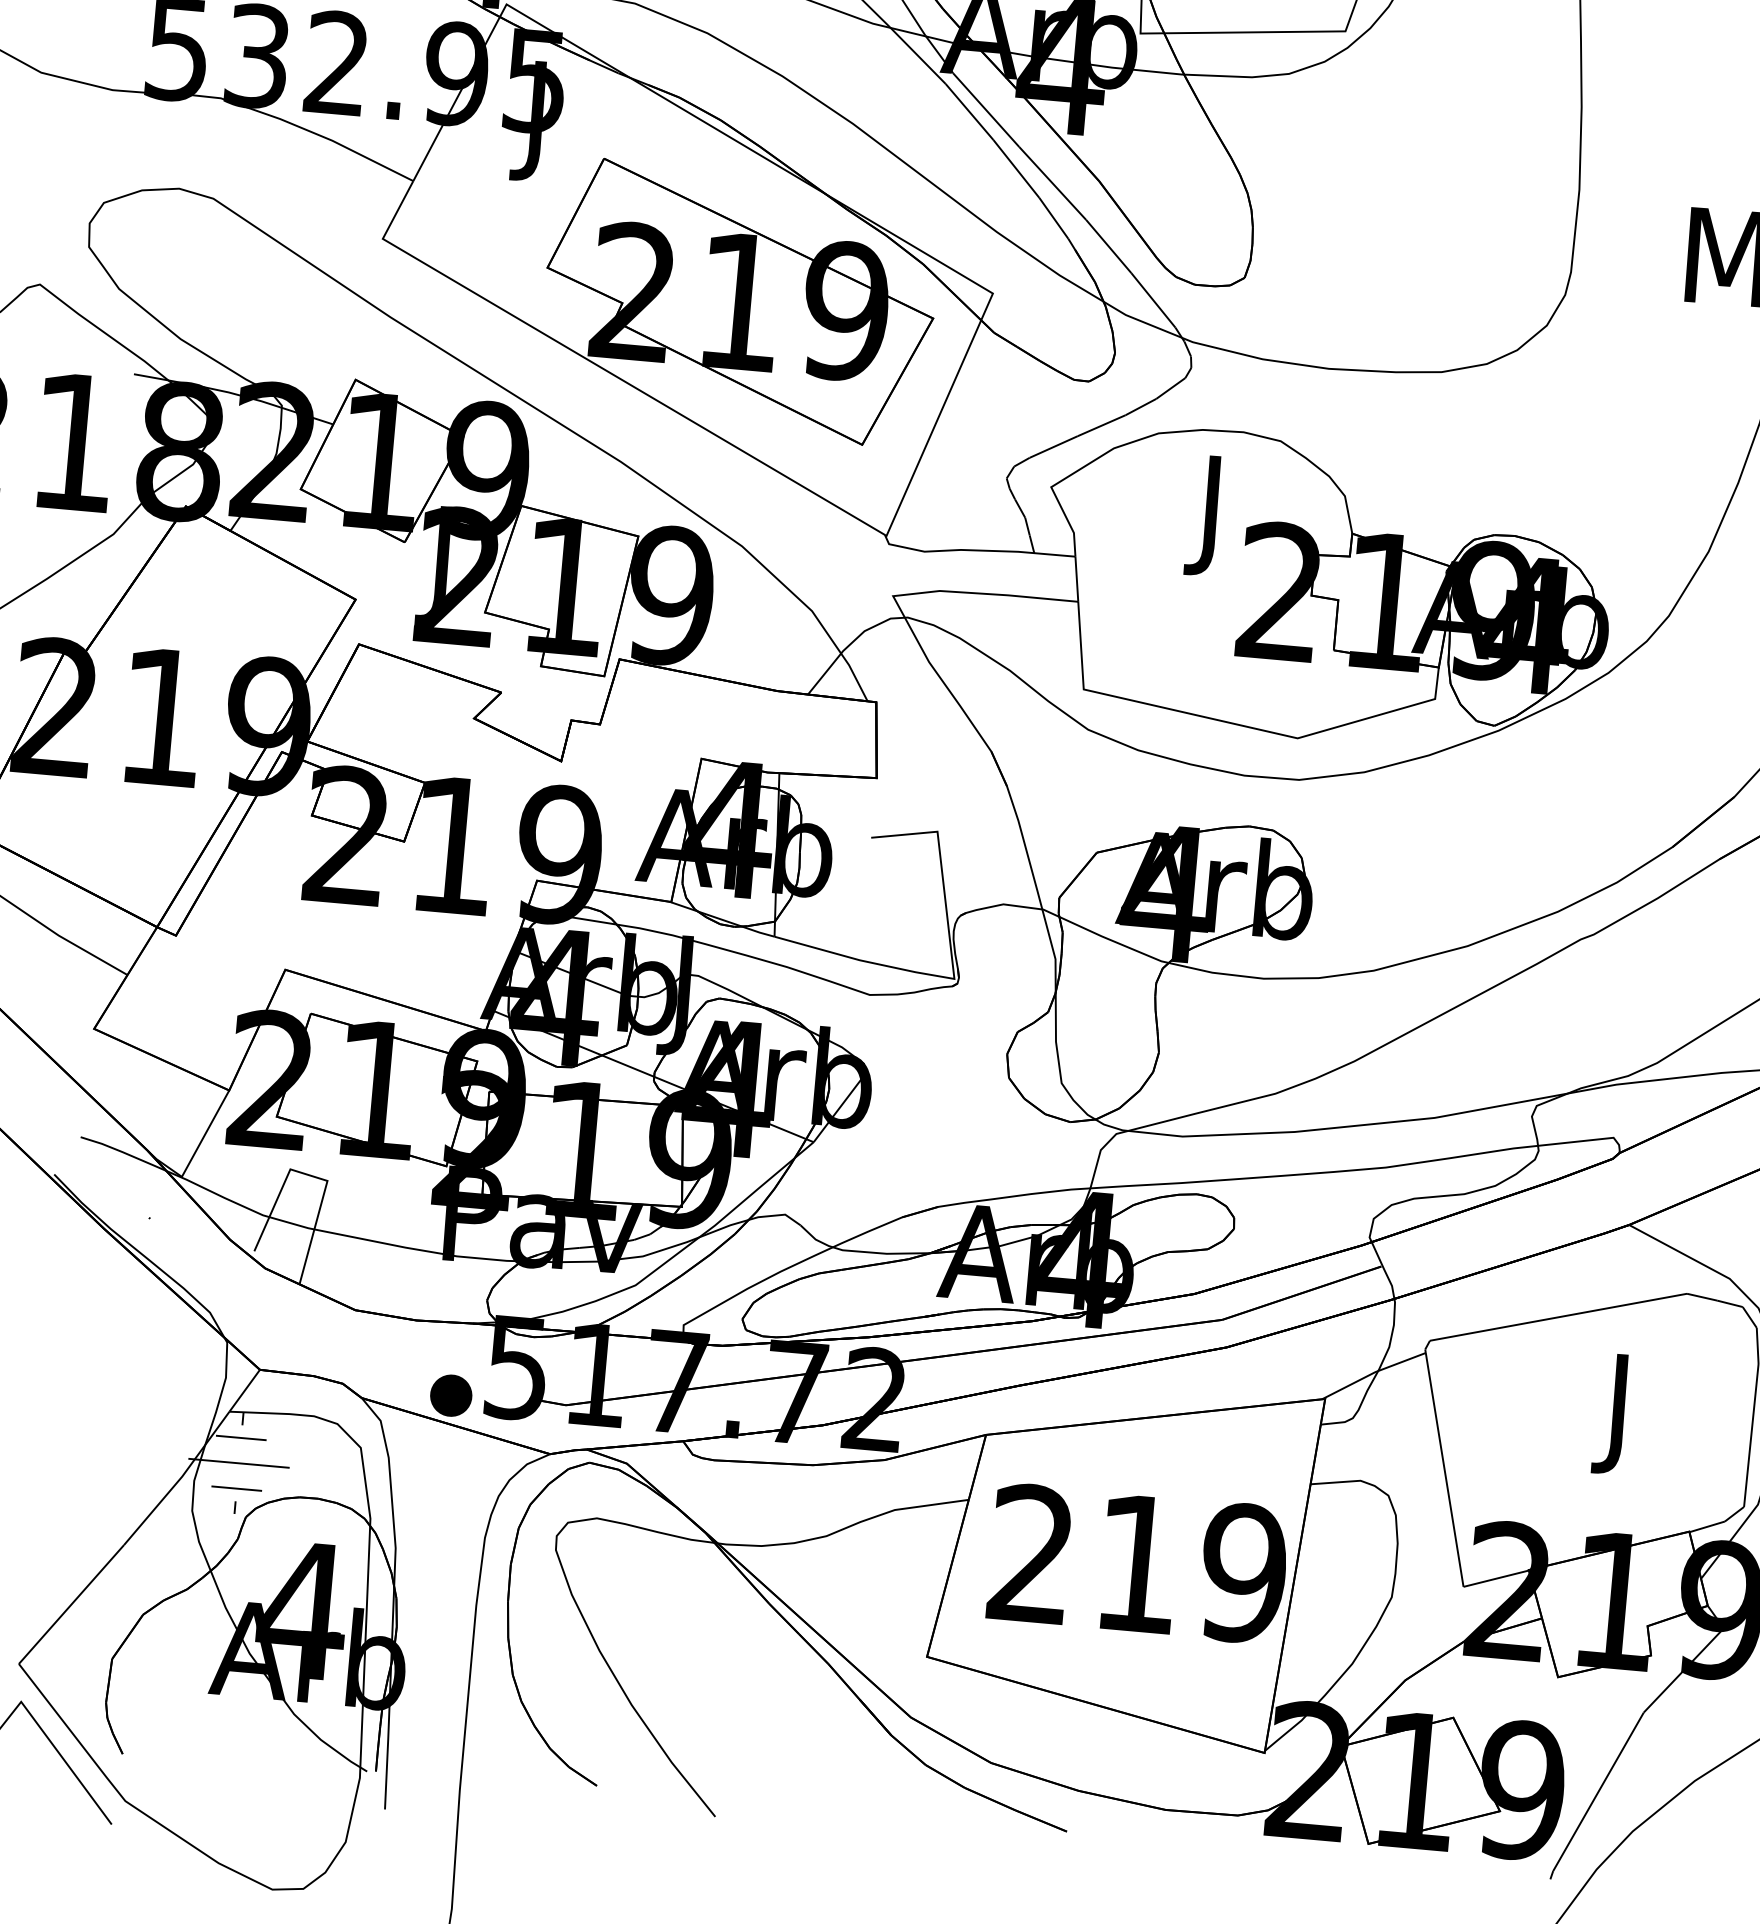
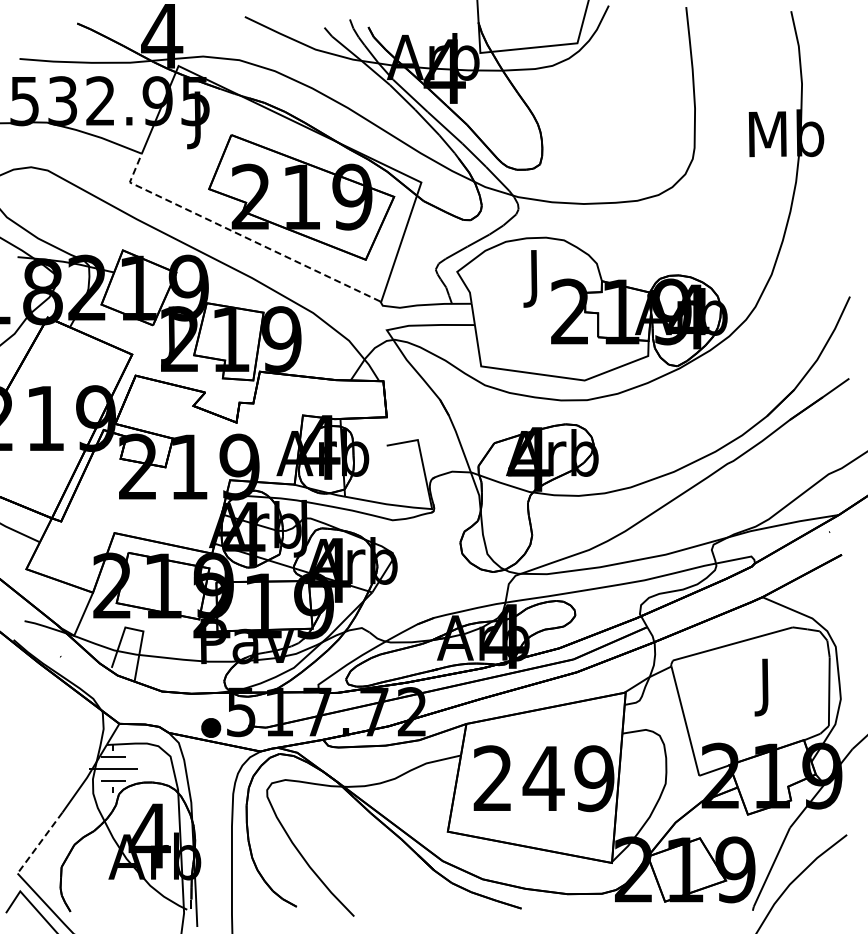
line: (602, 368) -> (239, 234), solid -> dashed
text: (1137, 1563) -> (543, 778), 219 -> 249
line: (72, 1605) -> (40, 843), solid -> dashed

